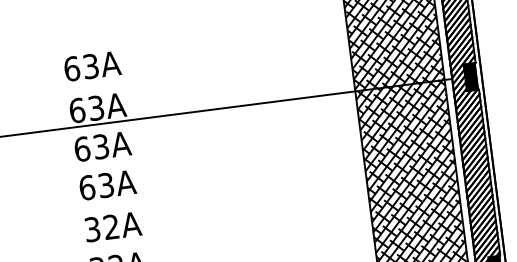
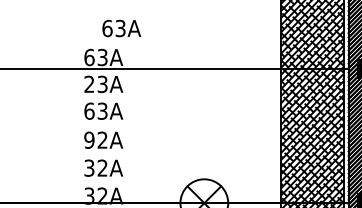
text: (92, 66) -> (121, 28), moved
text: (82, 147) -> (89, 83), 63A -> 23A
text: (92, 228) -> (89, 139), 32A -> 92A

